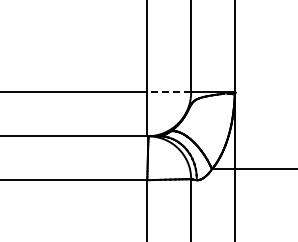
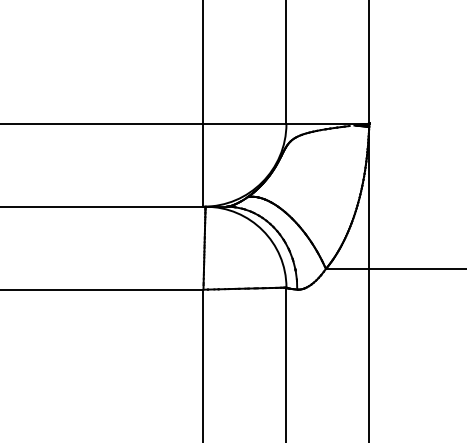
line: (169, 92) -> (245, 123), dashed -> solid

